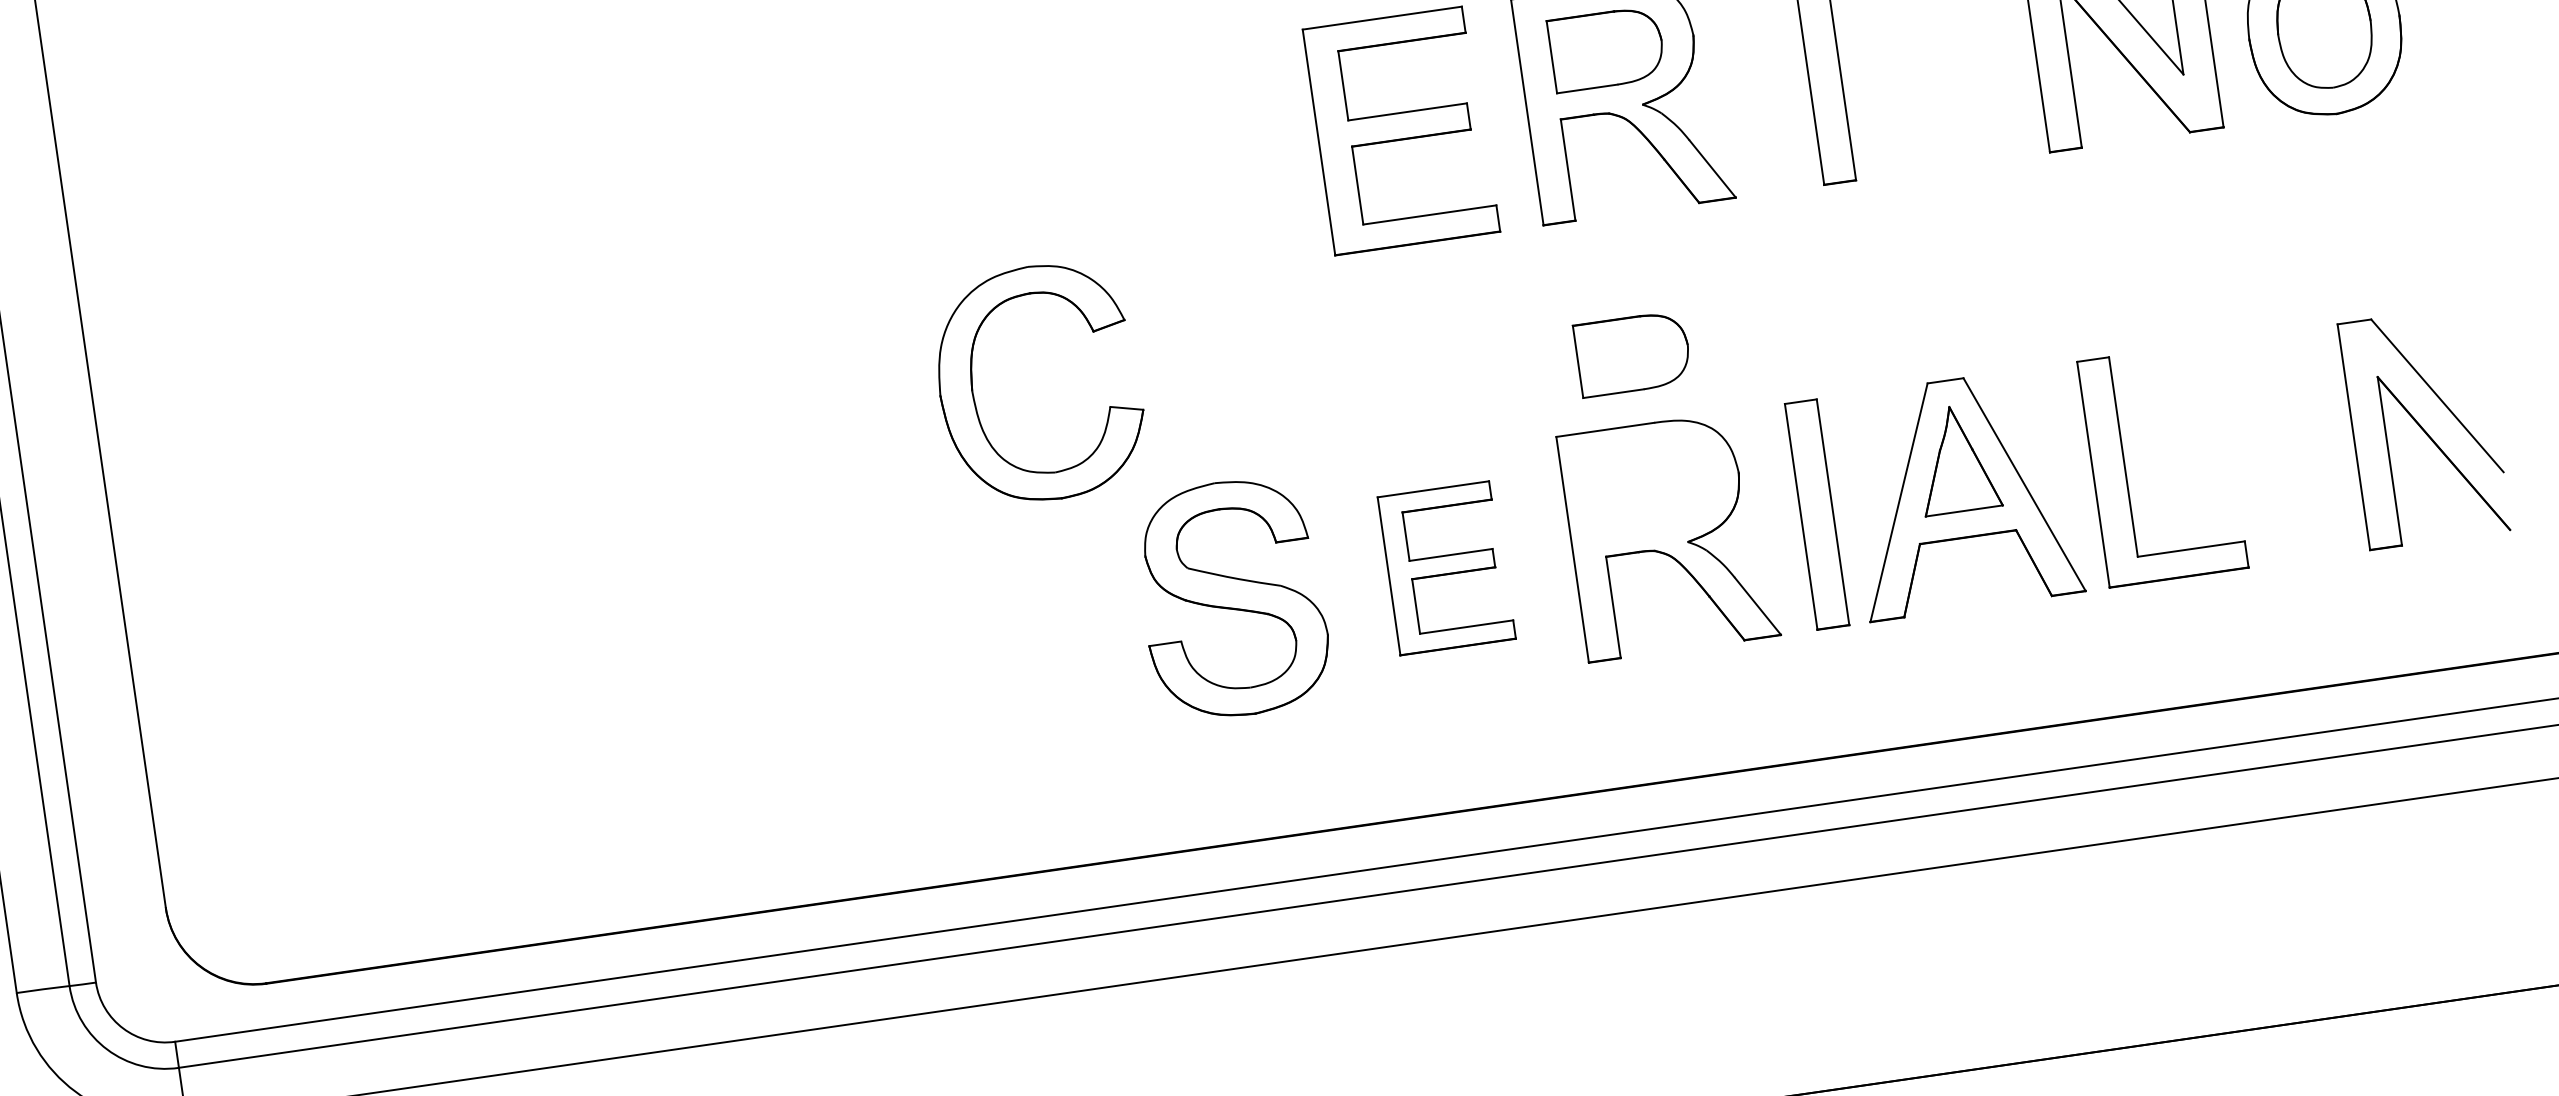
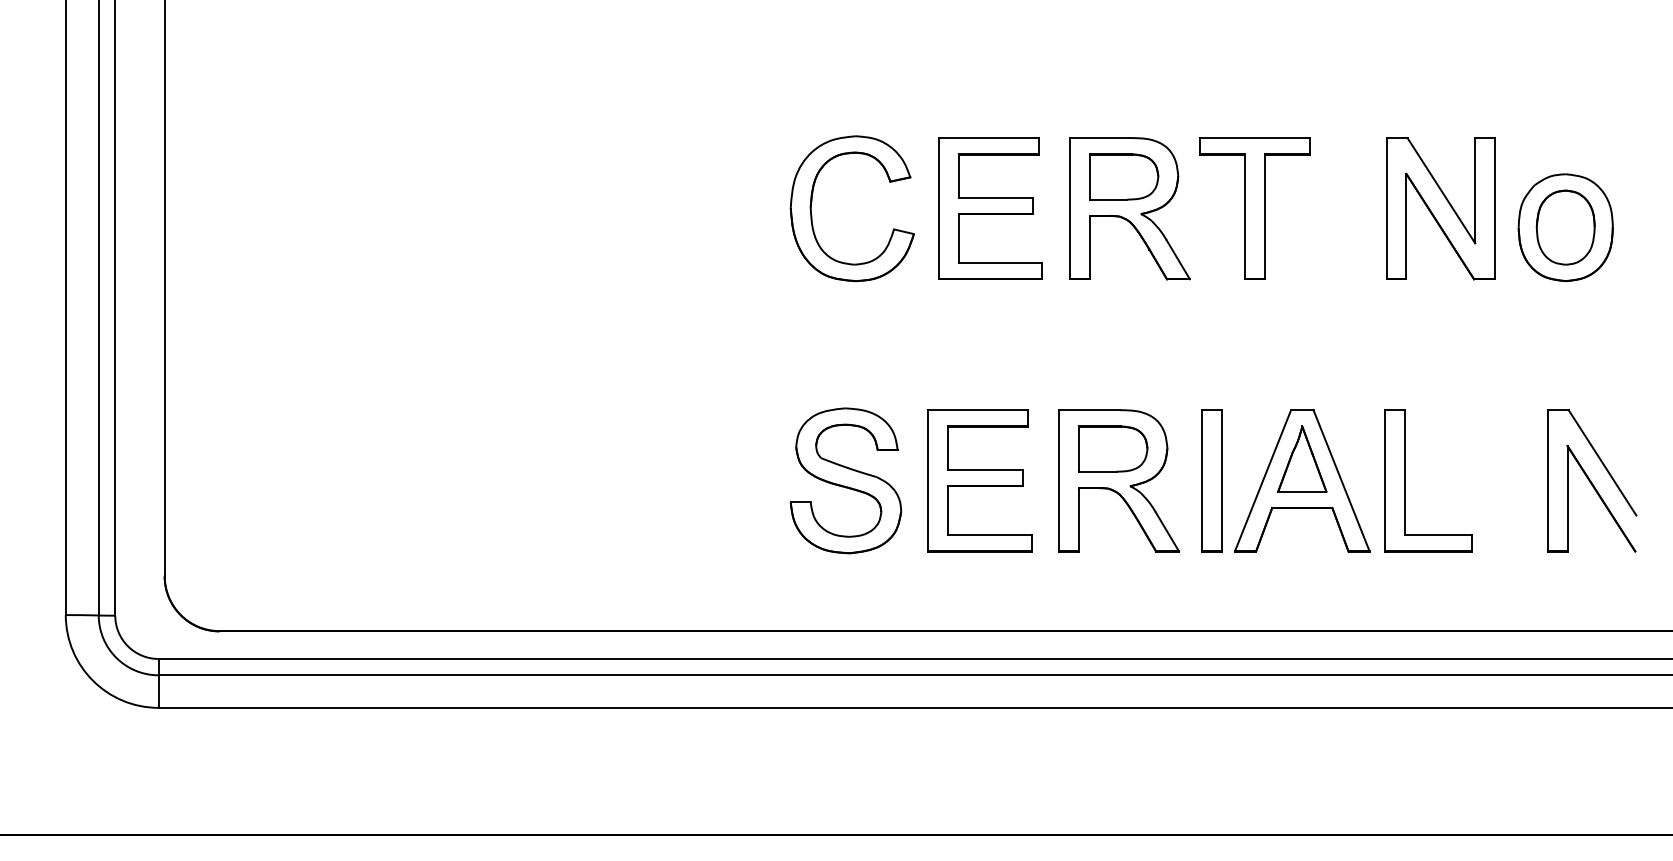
part: (1633, 352) -> (1113, 448), moved
part: (973, 382) -> (812, 202), moved
part: (1445, 567) -> (979, 480), size x1.43

